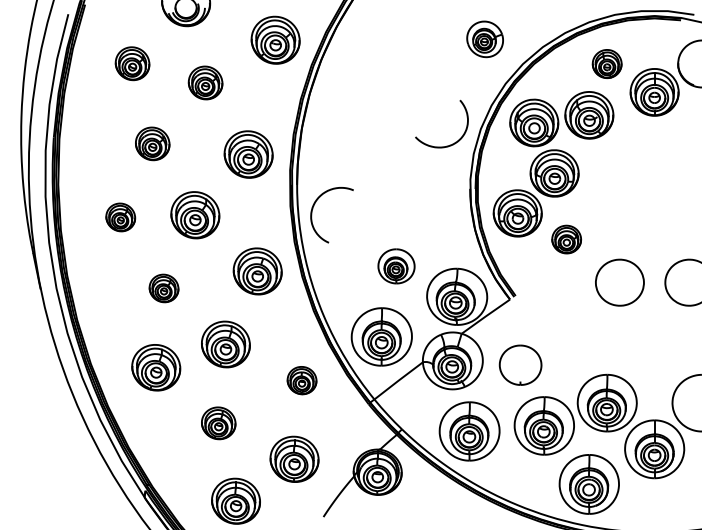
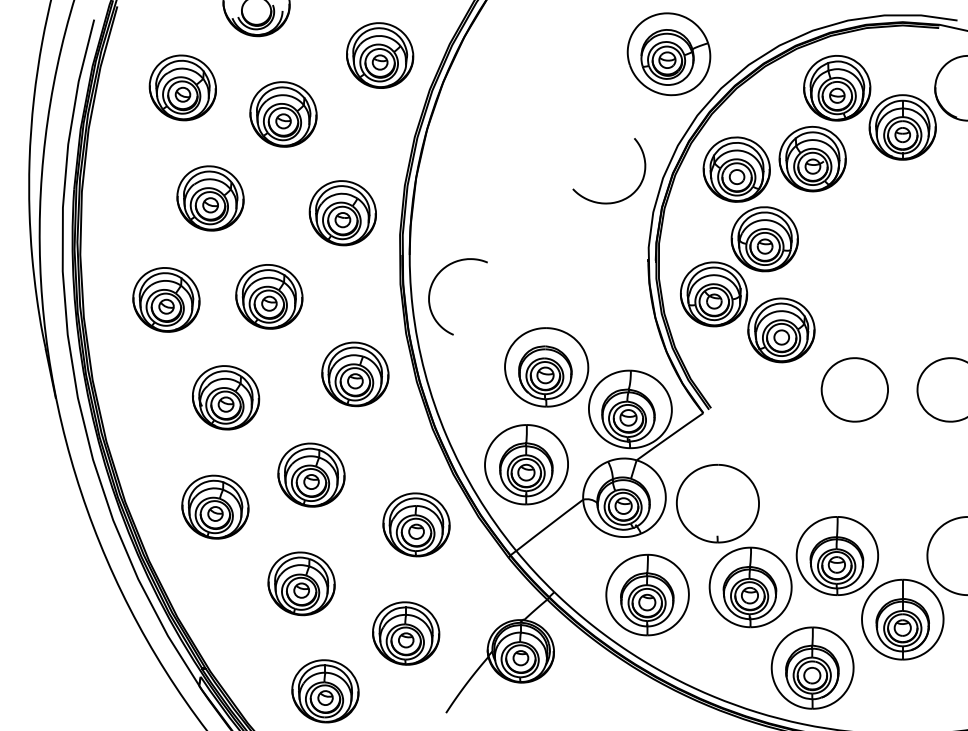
part: (484, 39) -> (668, 54), size x1.67
part: (132, 63) -> (182, 87), size x1.43
part: (607, 64) -> (837, 88), size x1.67
part: (205, 82) -> (283, 114), size x1.43
part: (152, 143) -> (210, 198), size x1.43
part: (120, 217) -> (166, 299), size x1.67
part: (566, 239) -> (781, 330), size x1.67
part: (396, 266) -> (546, 367), size x1.67
part: (164, 288) -> (226, 397), size x1.67
part: (520, 365) -> (717, 503), size x1.43
part: (302, 380) -> (416, 524), size x1.67
part: (218, 423) -> (301, 583), size x1.43

